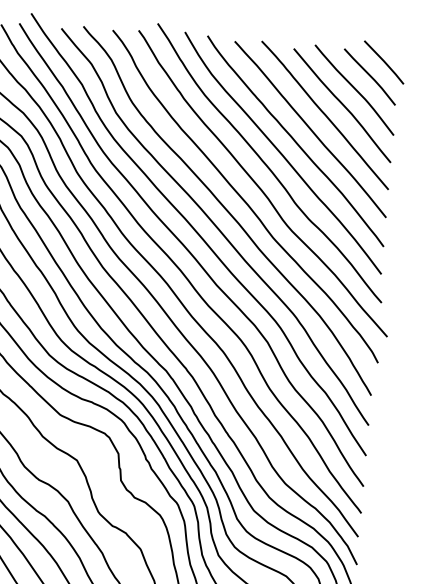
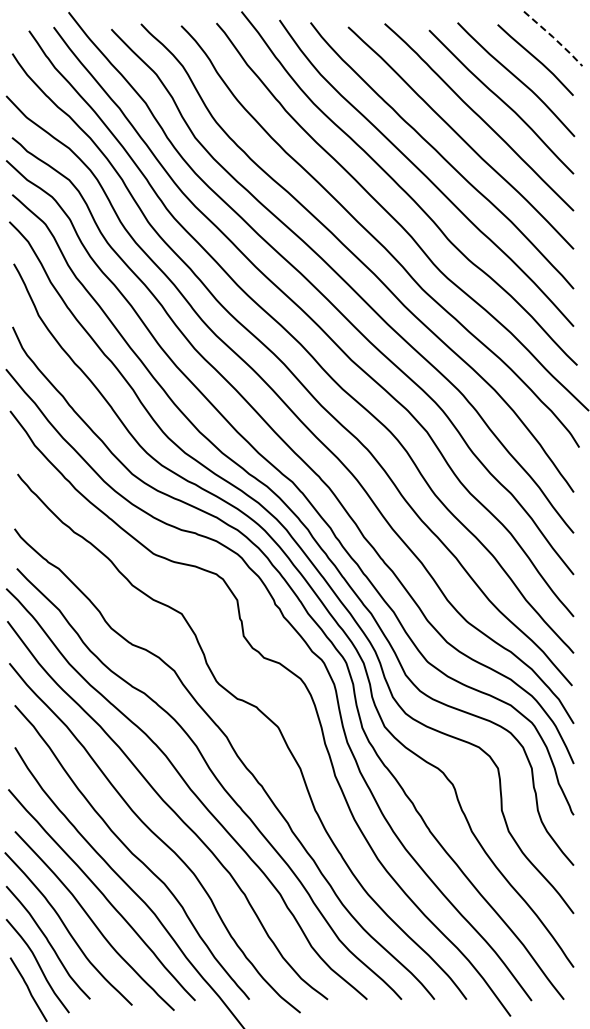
line: (385, 62) -> (554, 38), solid -> dashed

